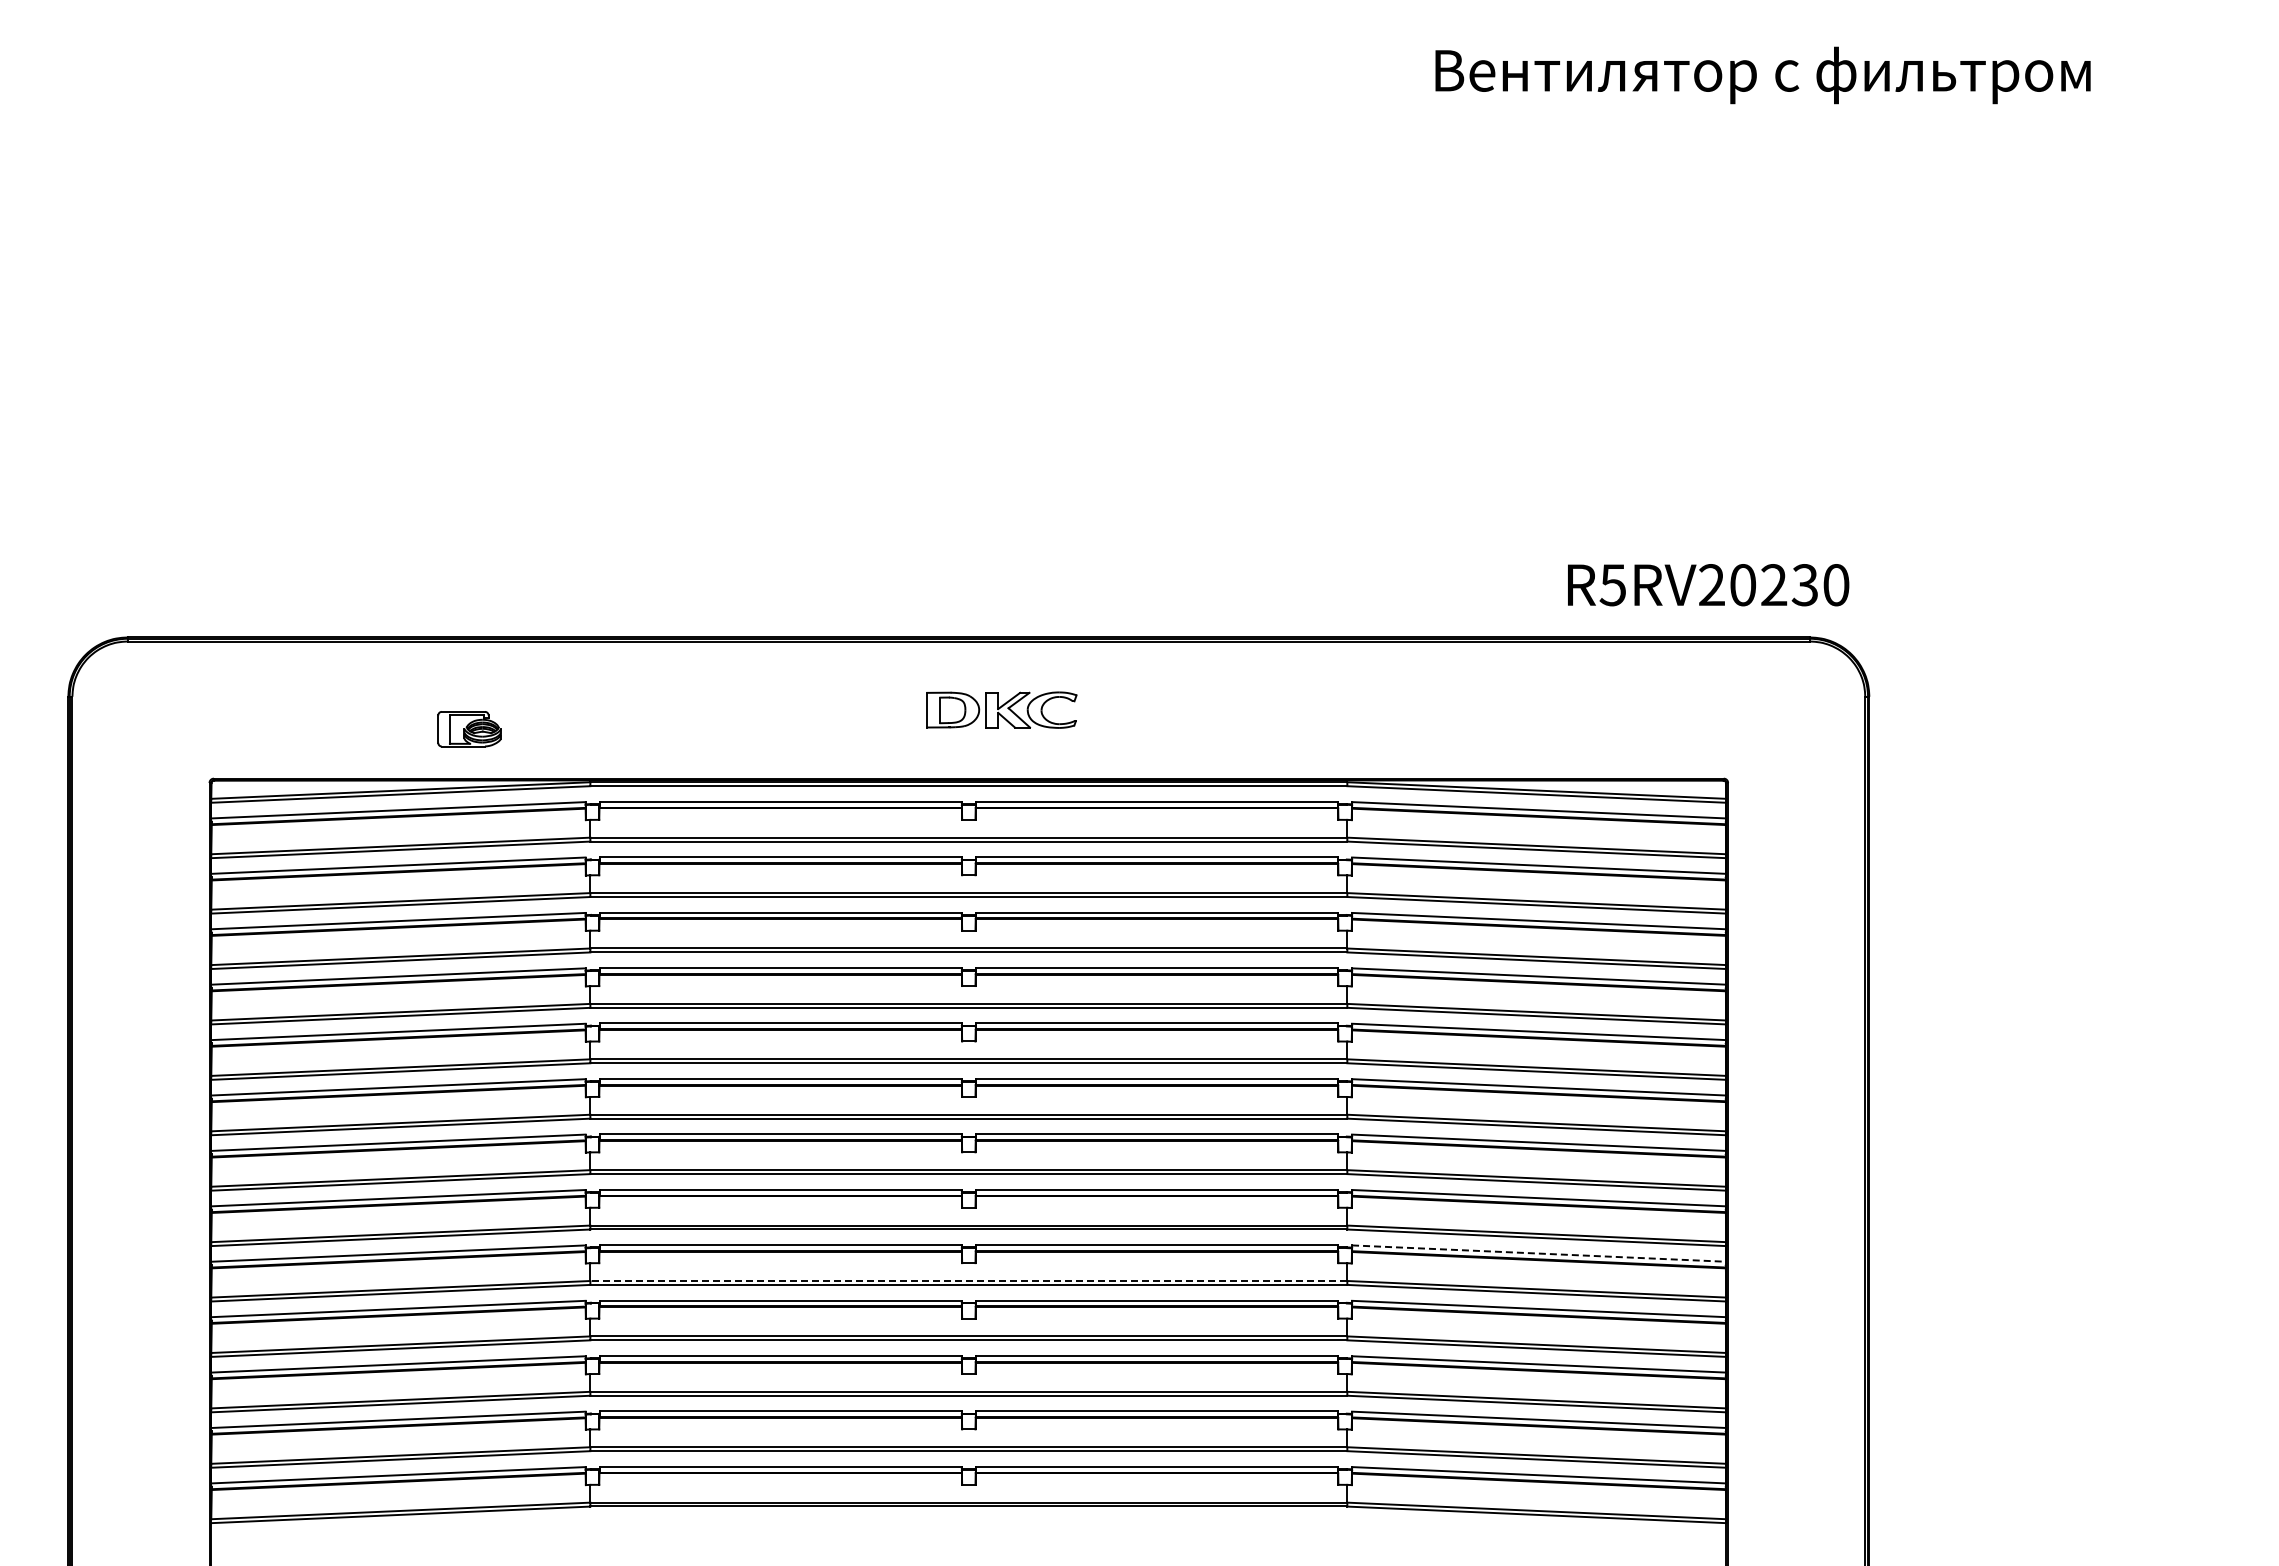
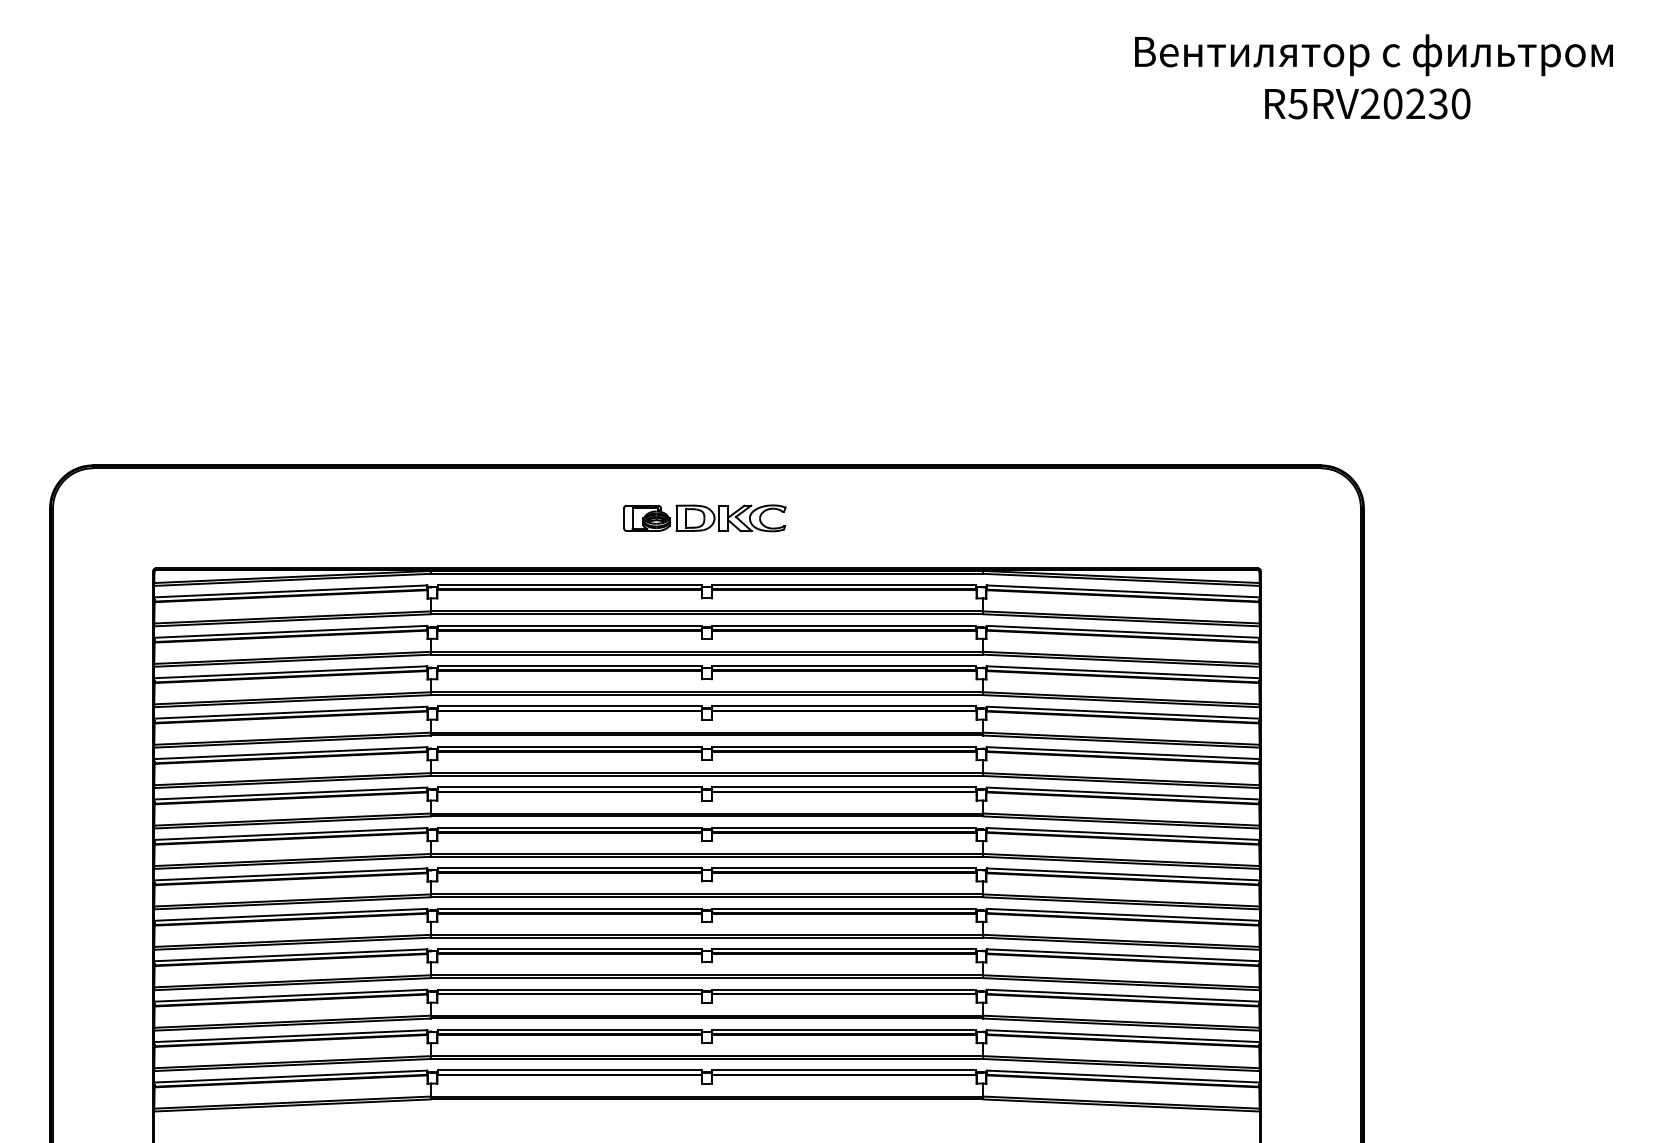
text: (1762, 75) -> (1373, 55), moved
text: (1708, 585) -> (1367, 104), moved
part: (469, 729) -> (646, 518), moved
line: (1539, 1253) -> (1123, 914), dashed -> solid
line: (968, 1280) -> (706, 934), dashed -> solid

